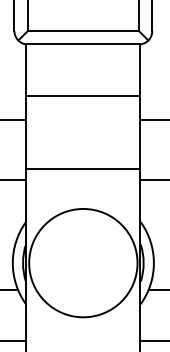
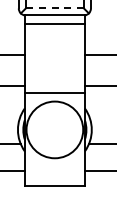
line: (82, 31) -> (54, 8), solid -> dashed
line: (82, 96) -> (54, 23), moved
line: (82, 168) -> (54, 92), moved

